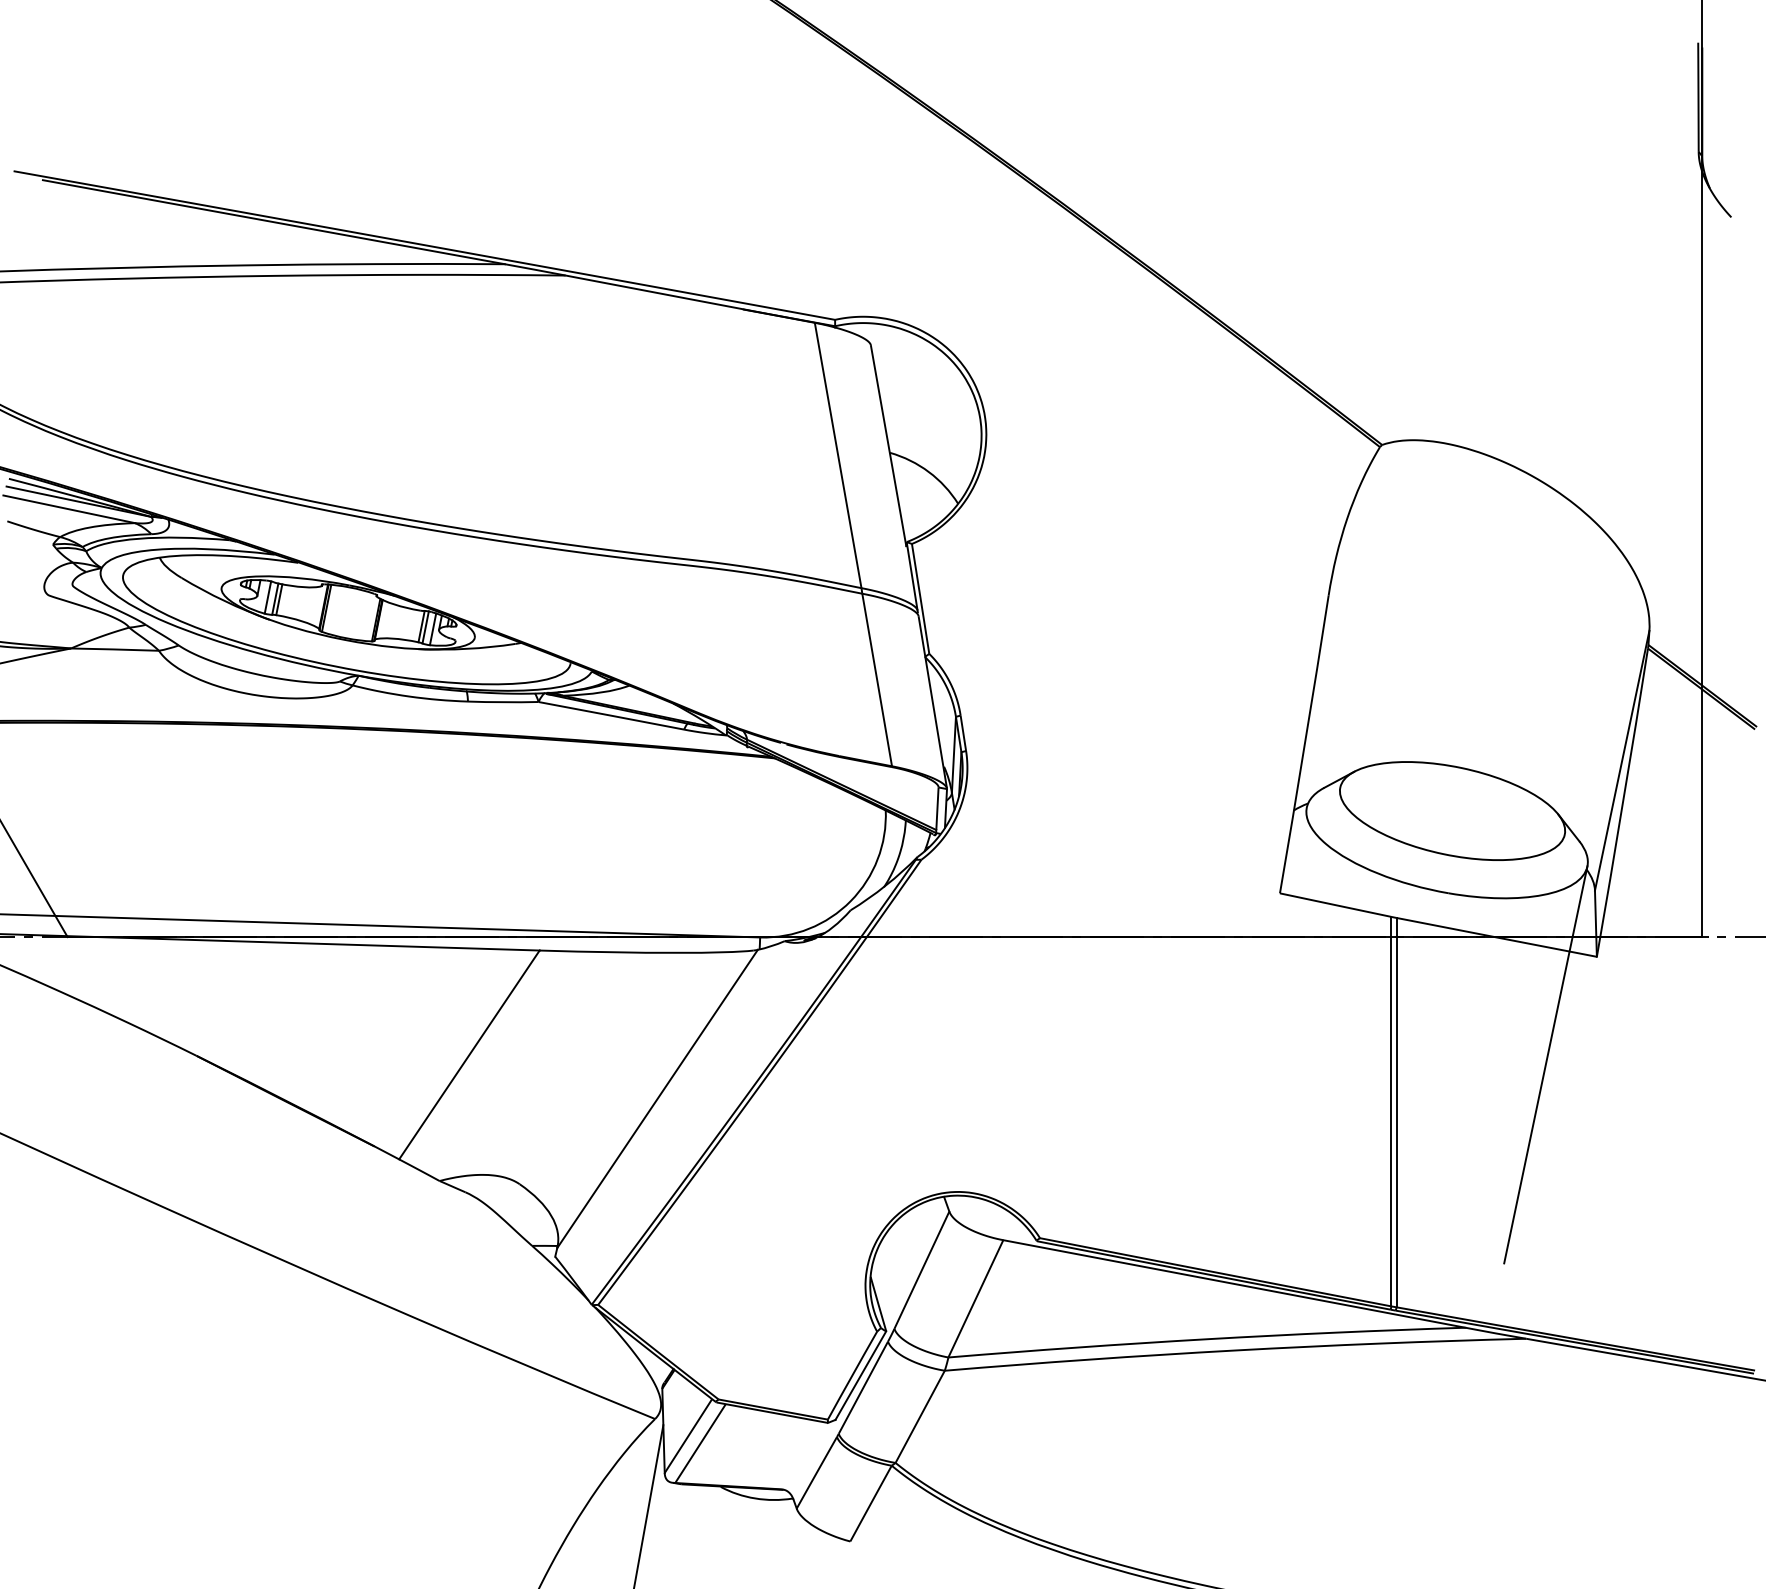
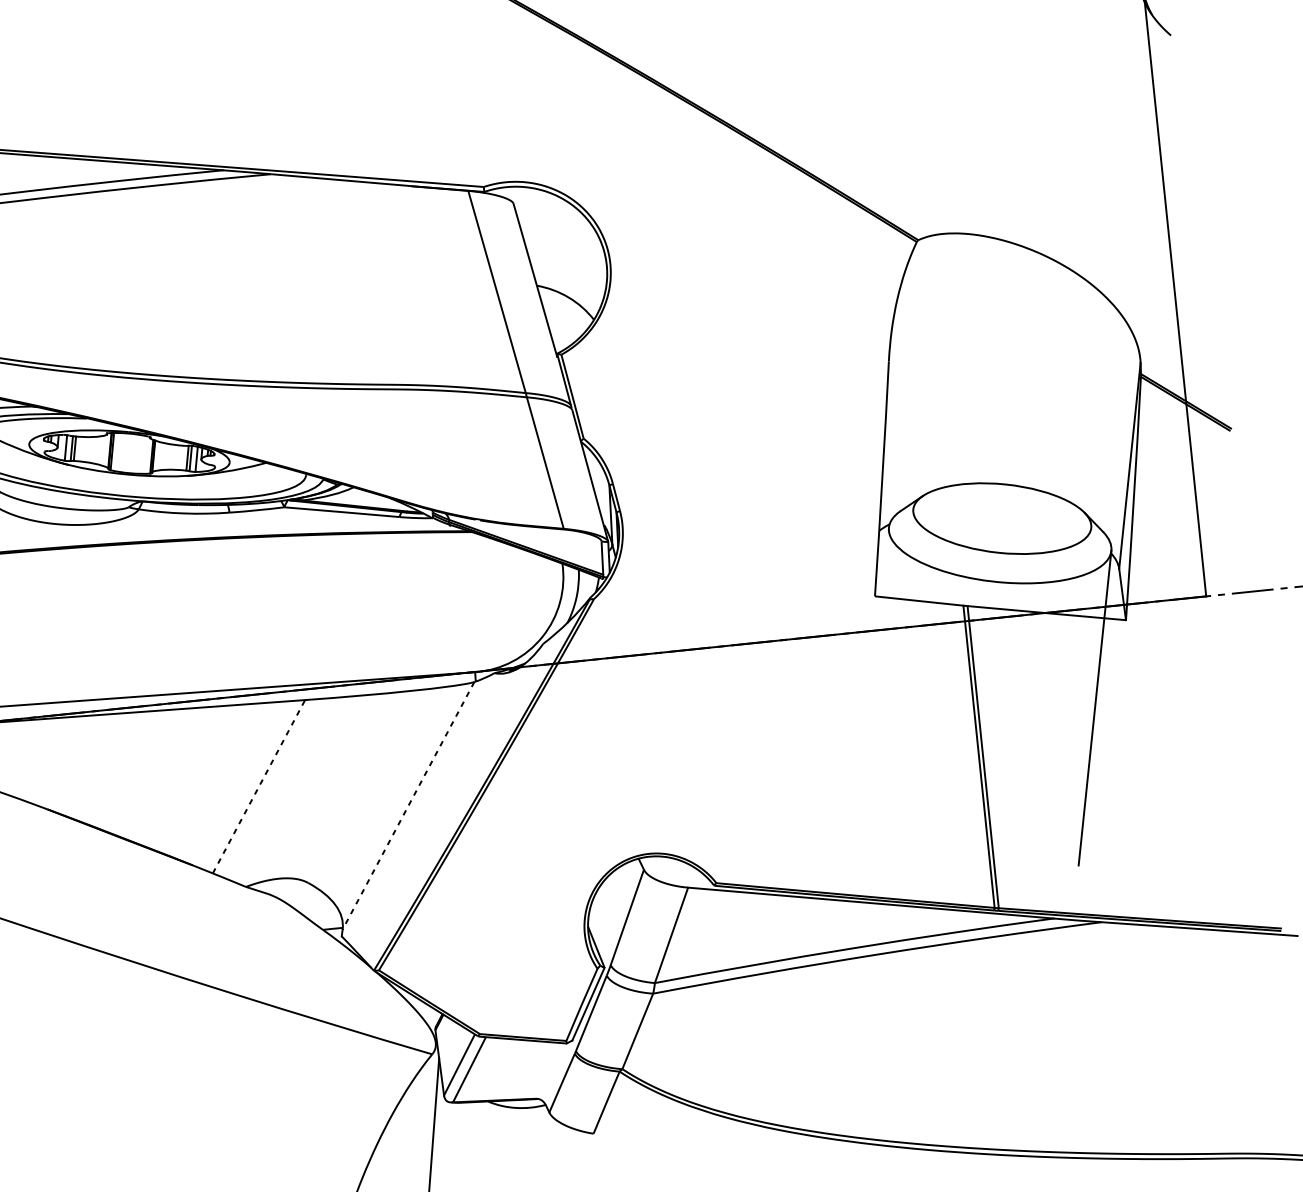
line: (469, 1054) -> (259, 786), solid -> dashed
line: (657, 1098) -> (408, 805), solid -> dashed

